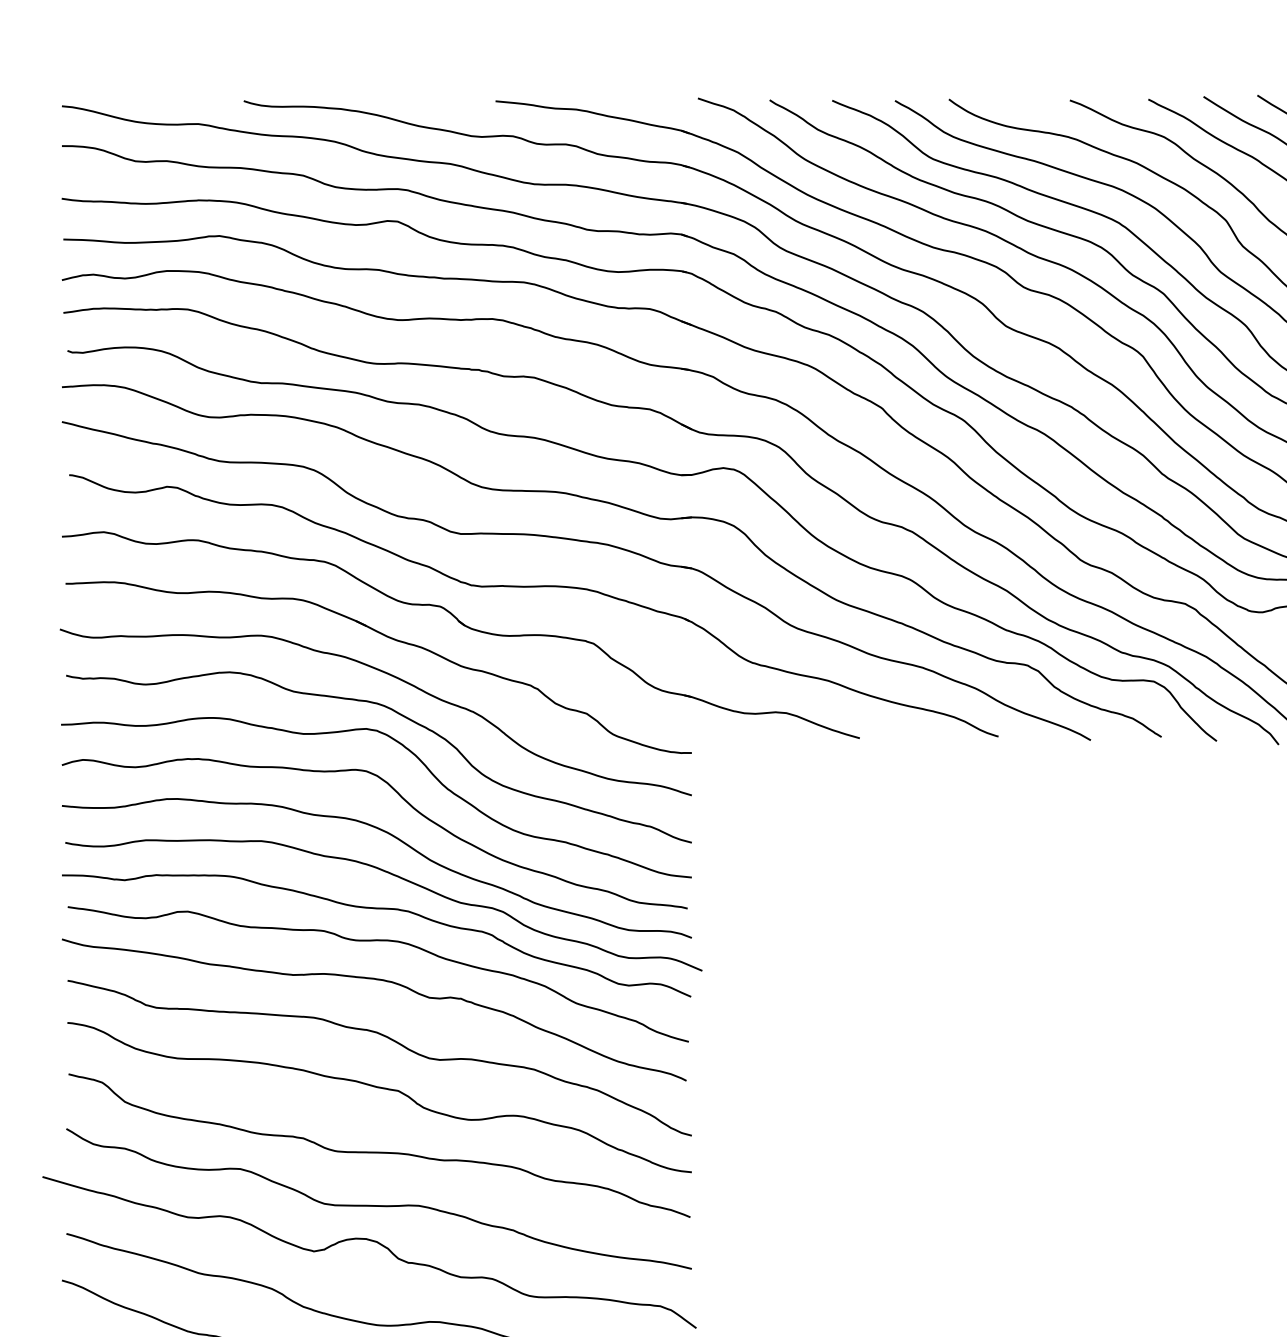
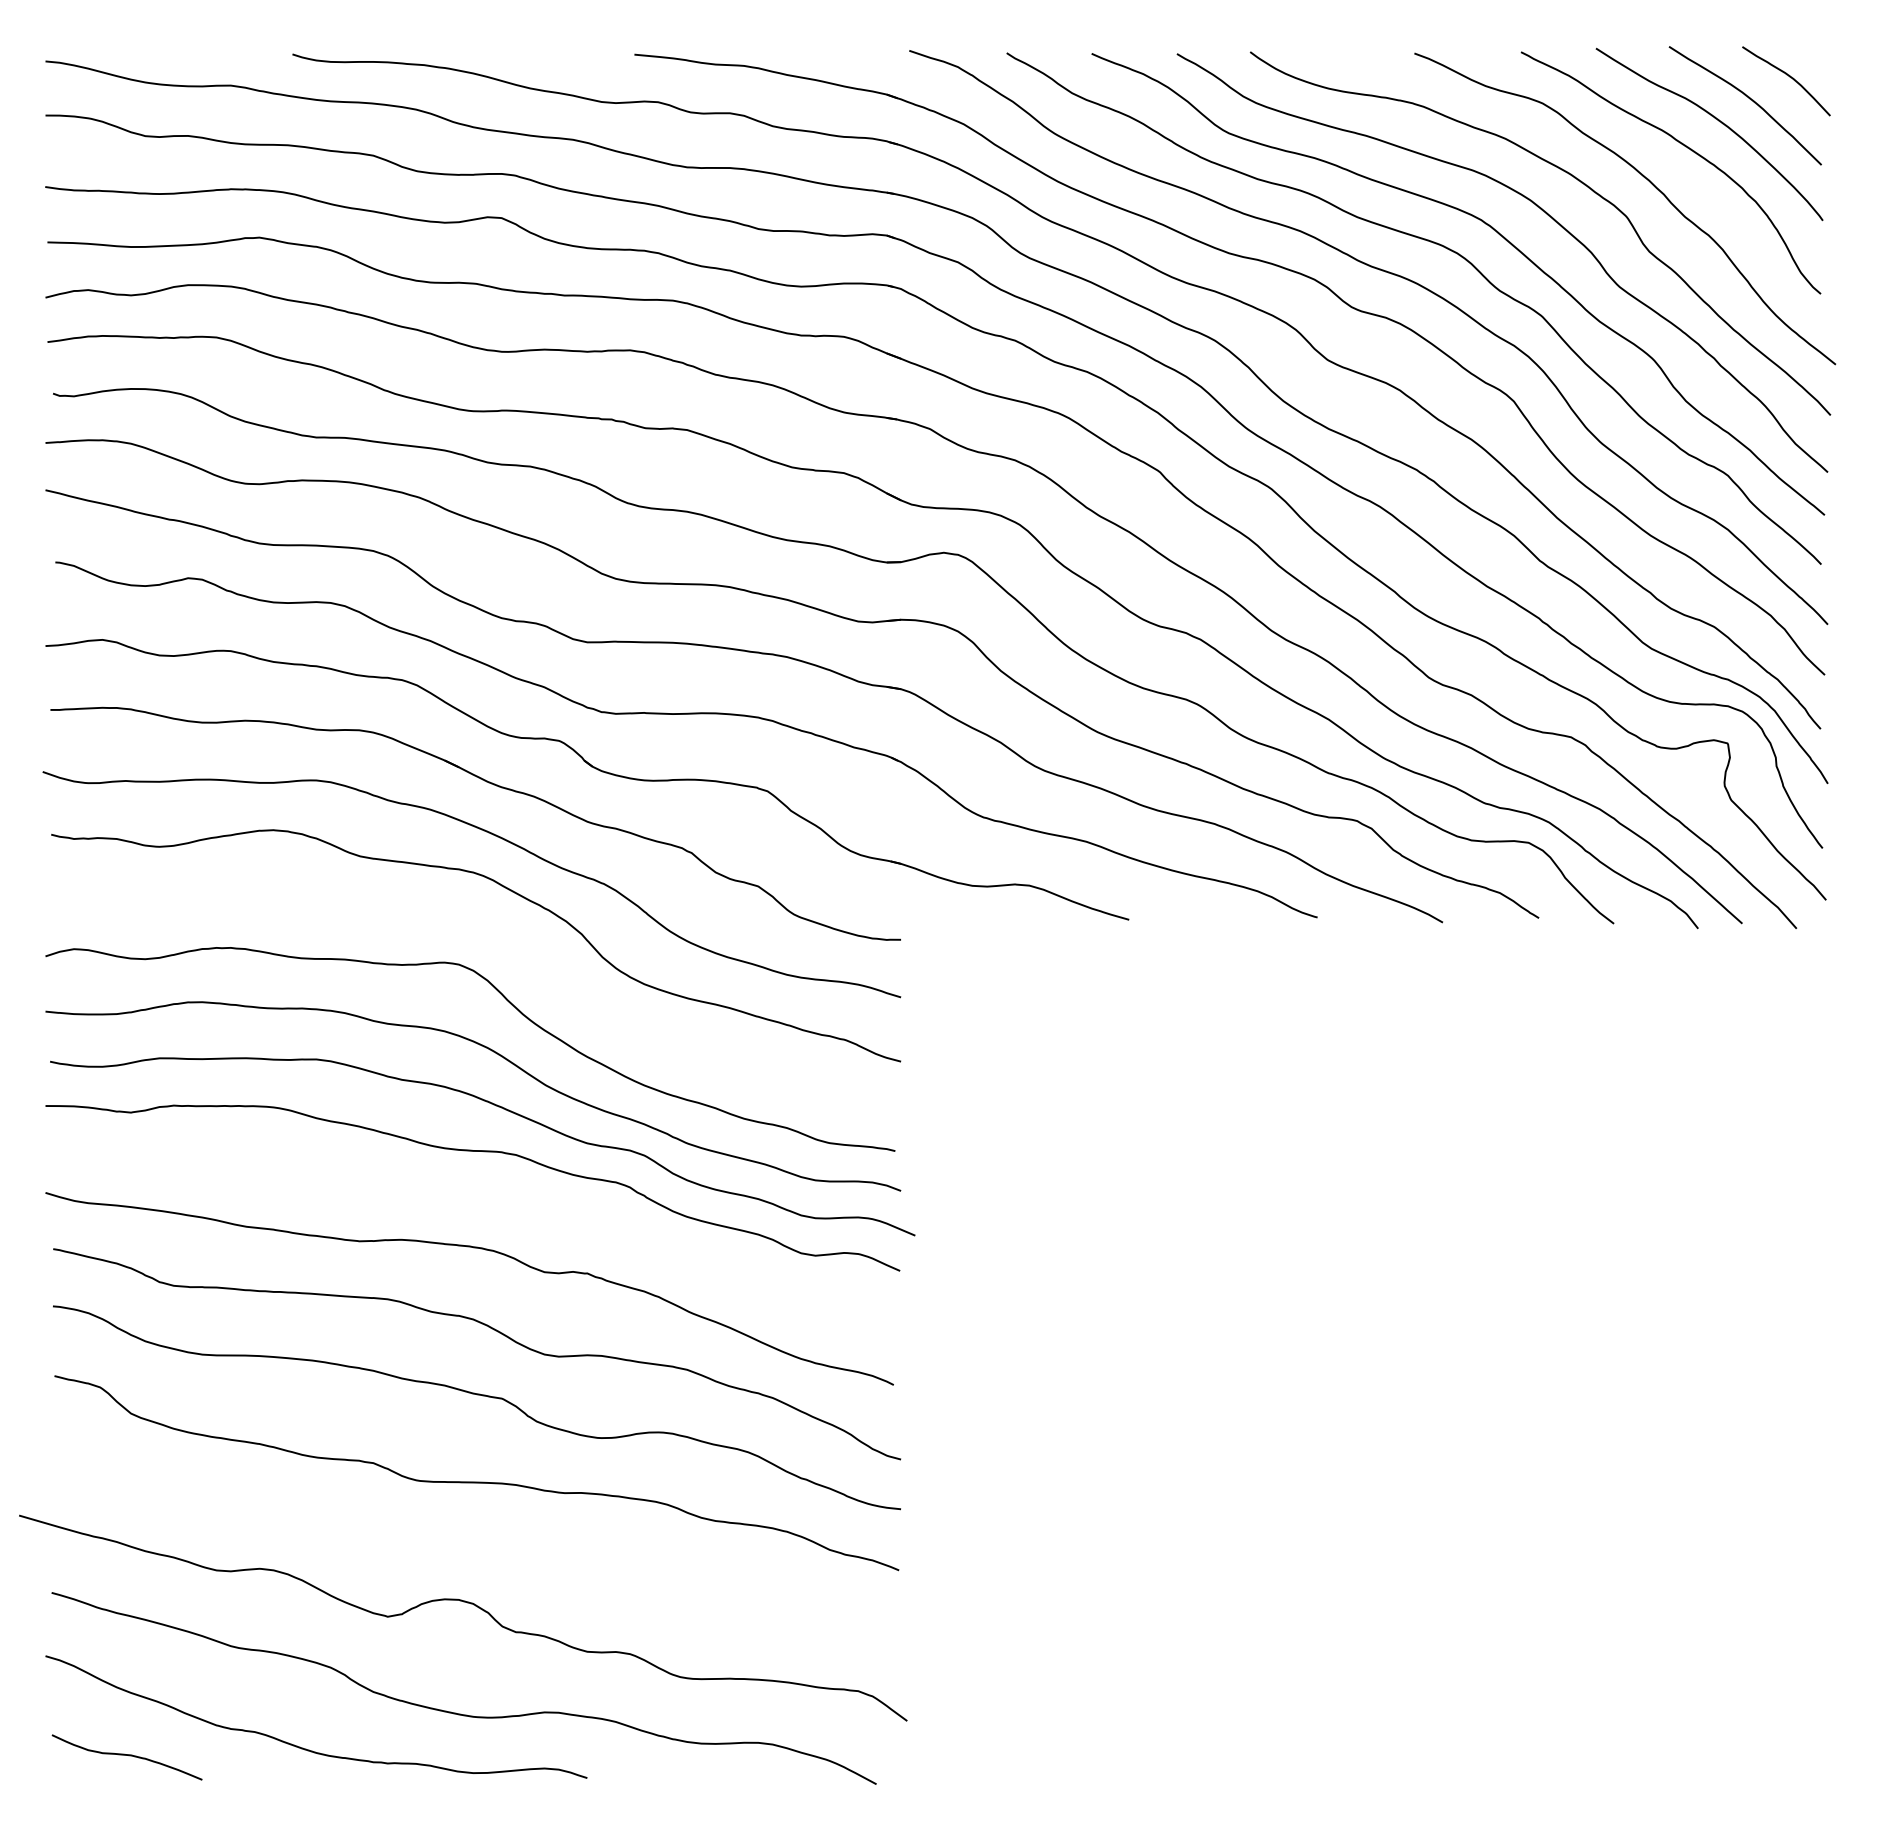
curve: (410, 752) -> (519, 939), removed
curve: (379, 941) -> (476, 1195), removed
curve: (379, 1205) -> (476, 1554), removed

